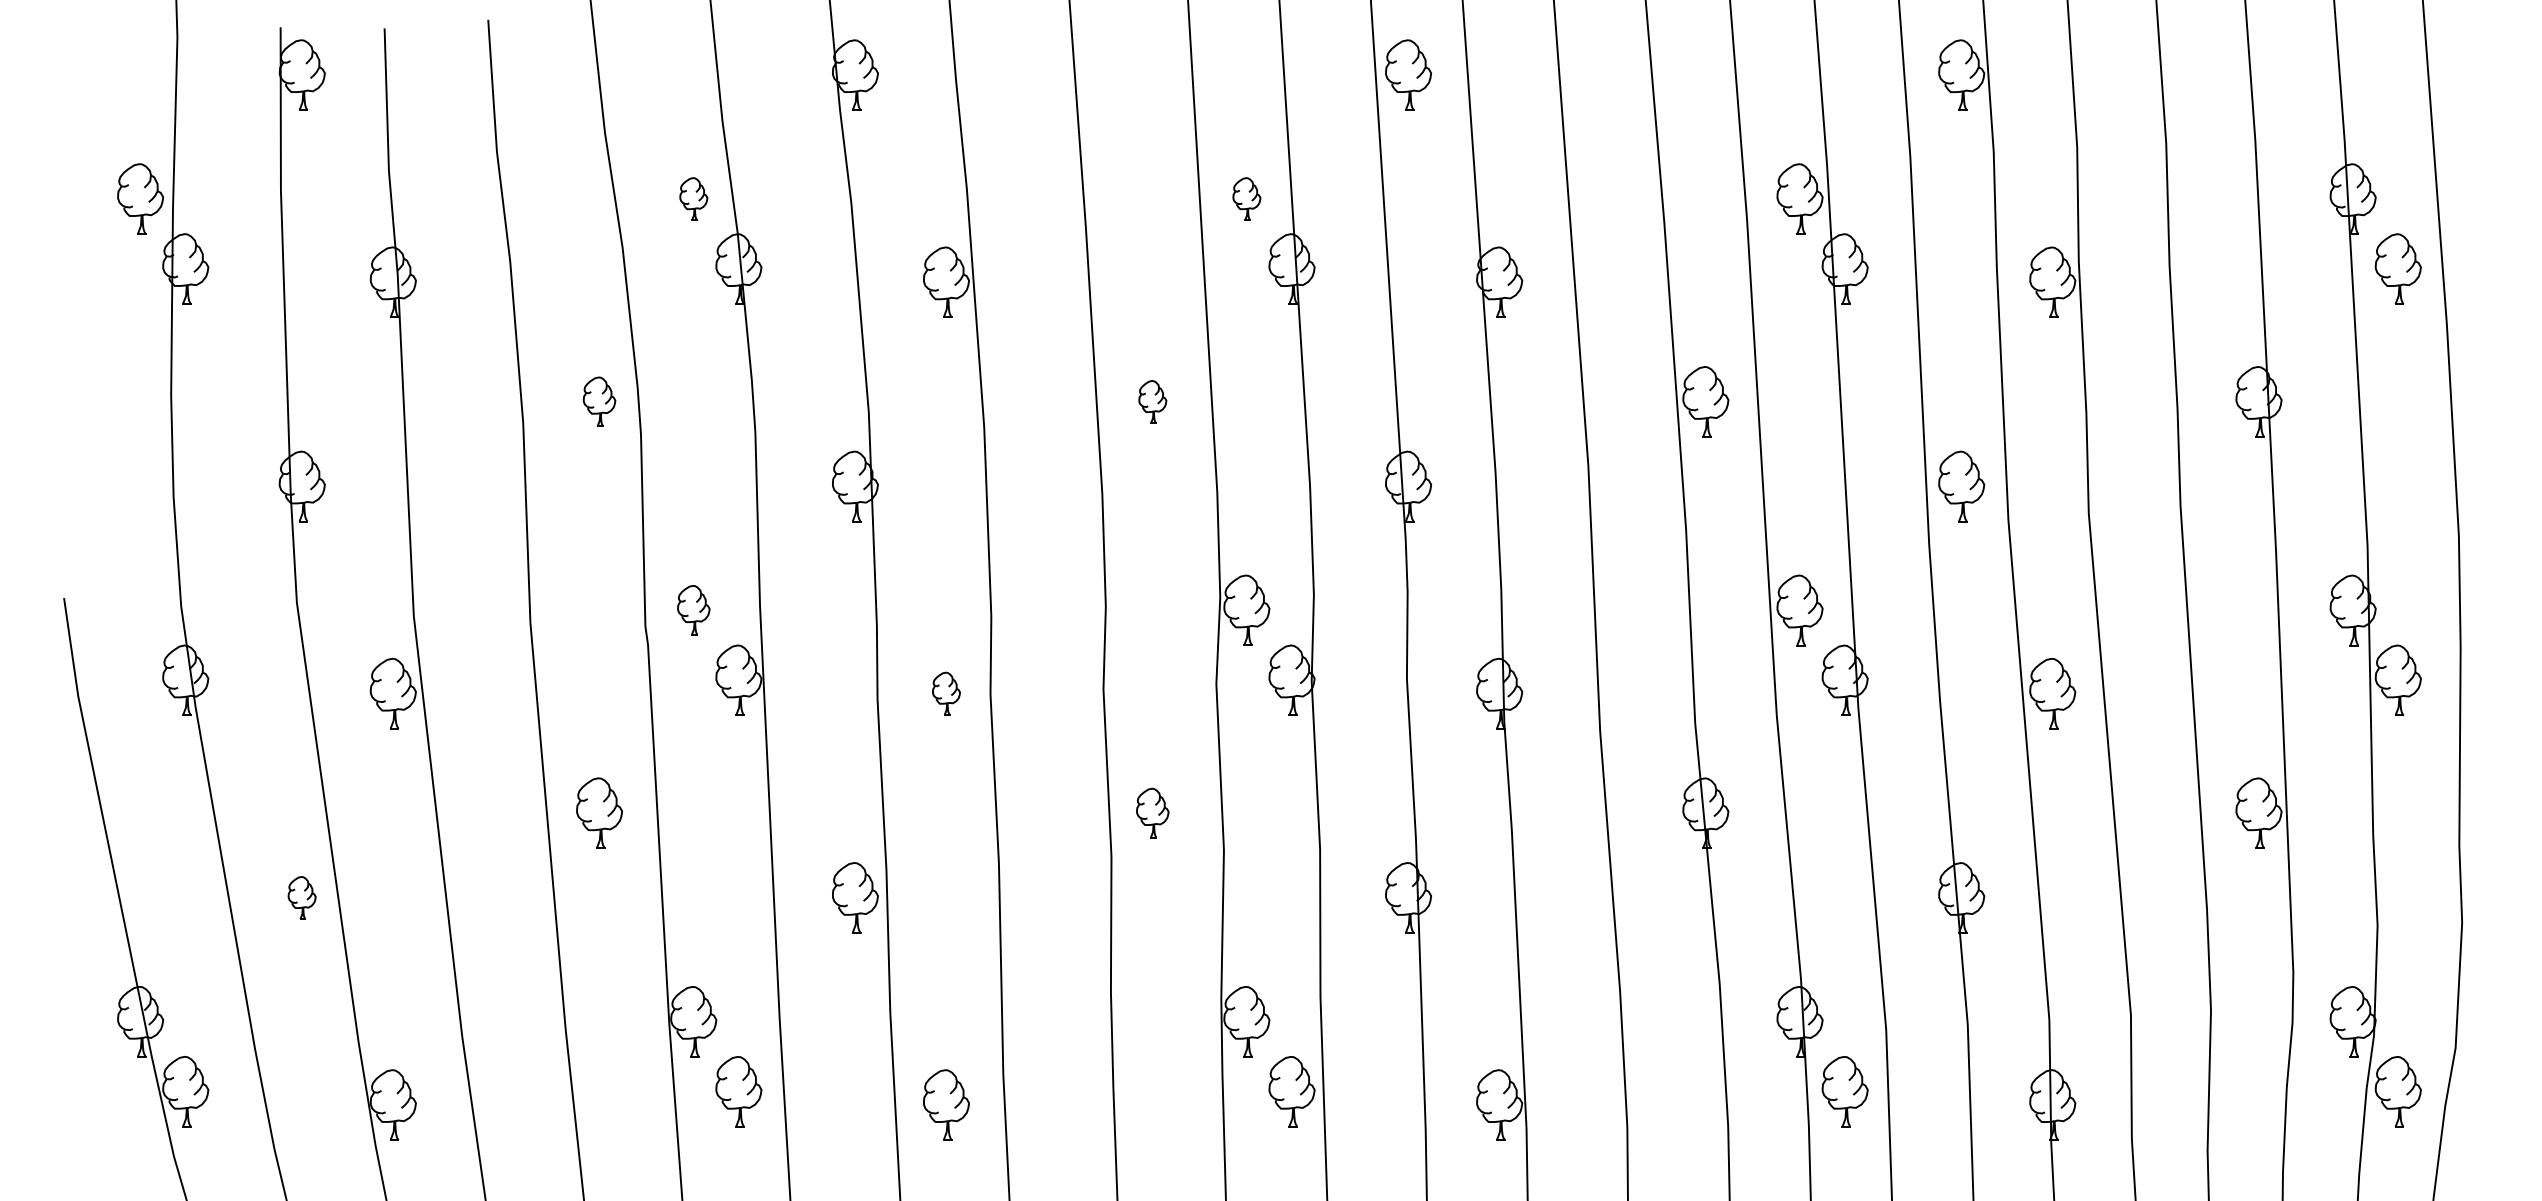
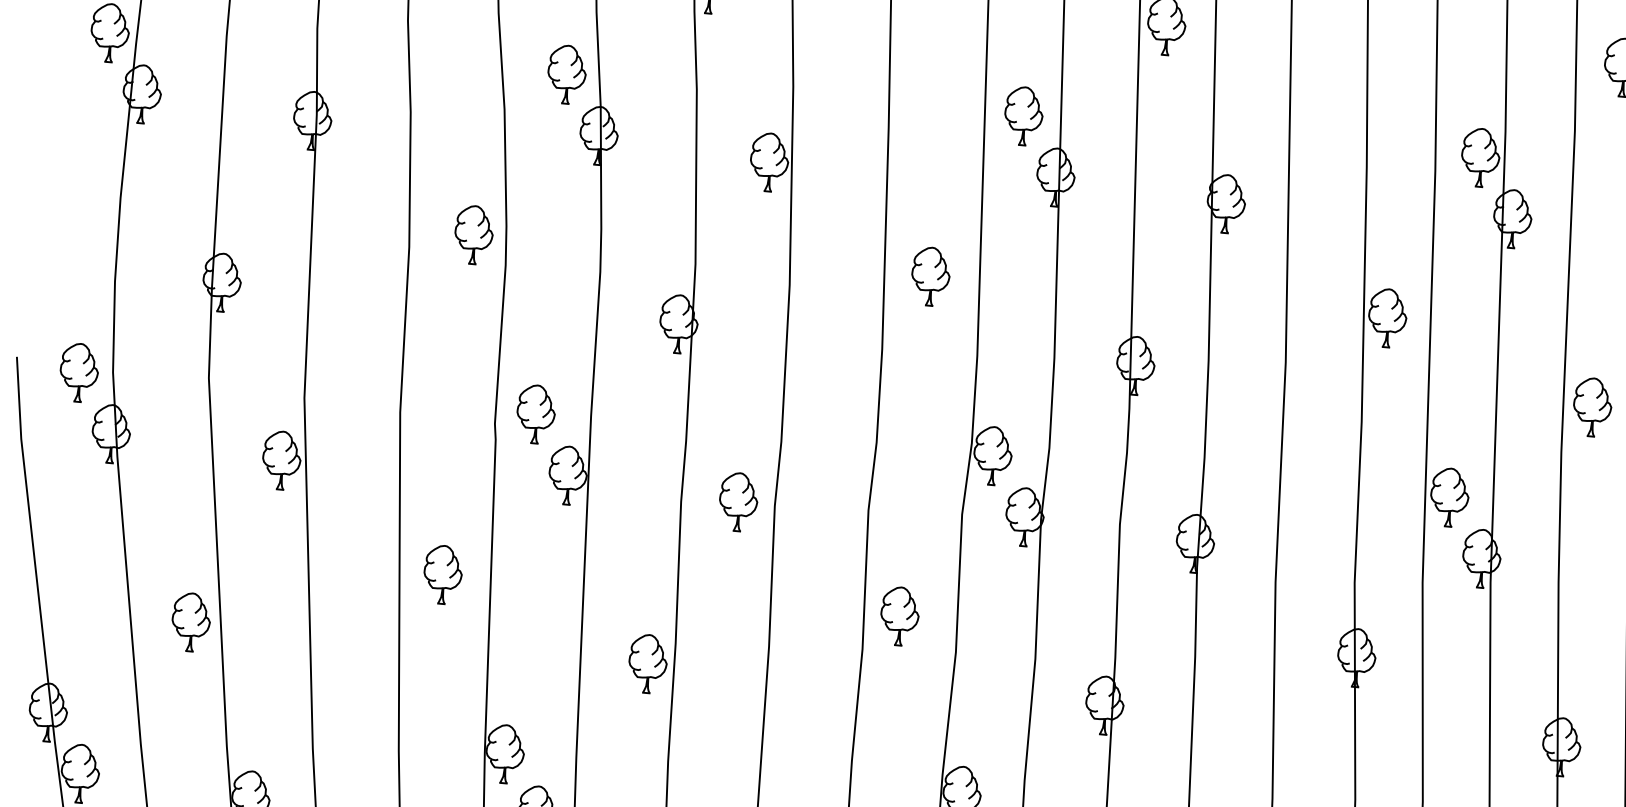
part: (693, 198) -> (566, 74), size x1.67
part: (1246, 198) -> (1023, 115), size x1.67
part: (599, 401) -> (473, 234), size x1.43
part: (1152, 401) -> (930, 276), size x1.67
part: (140, 609) -> (79, 372), added
part: (693, 609) -> (535, 413), size x1.43
part: (946, 693) -> (738, 501), size x1.67
part: (1152, 812) -> (899, 615), size x1.43
part: (301, 897) -> (190, 621), size x1.67

